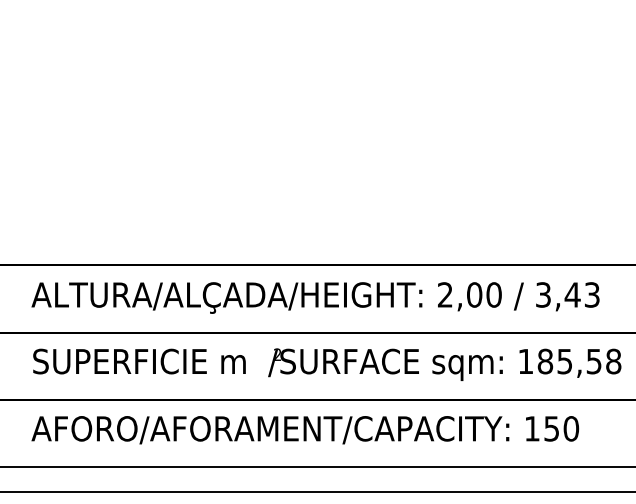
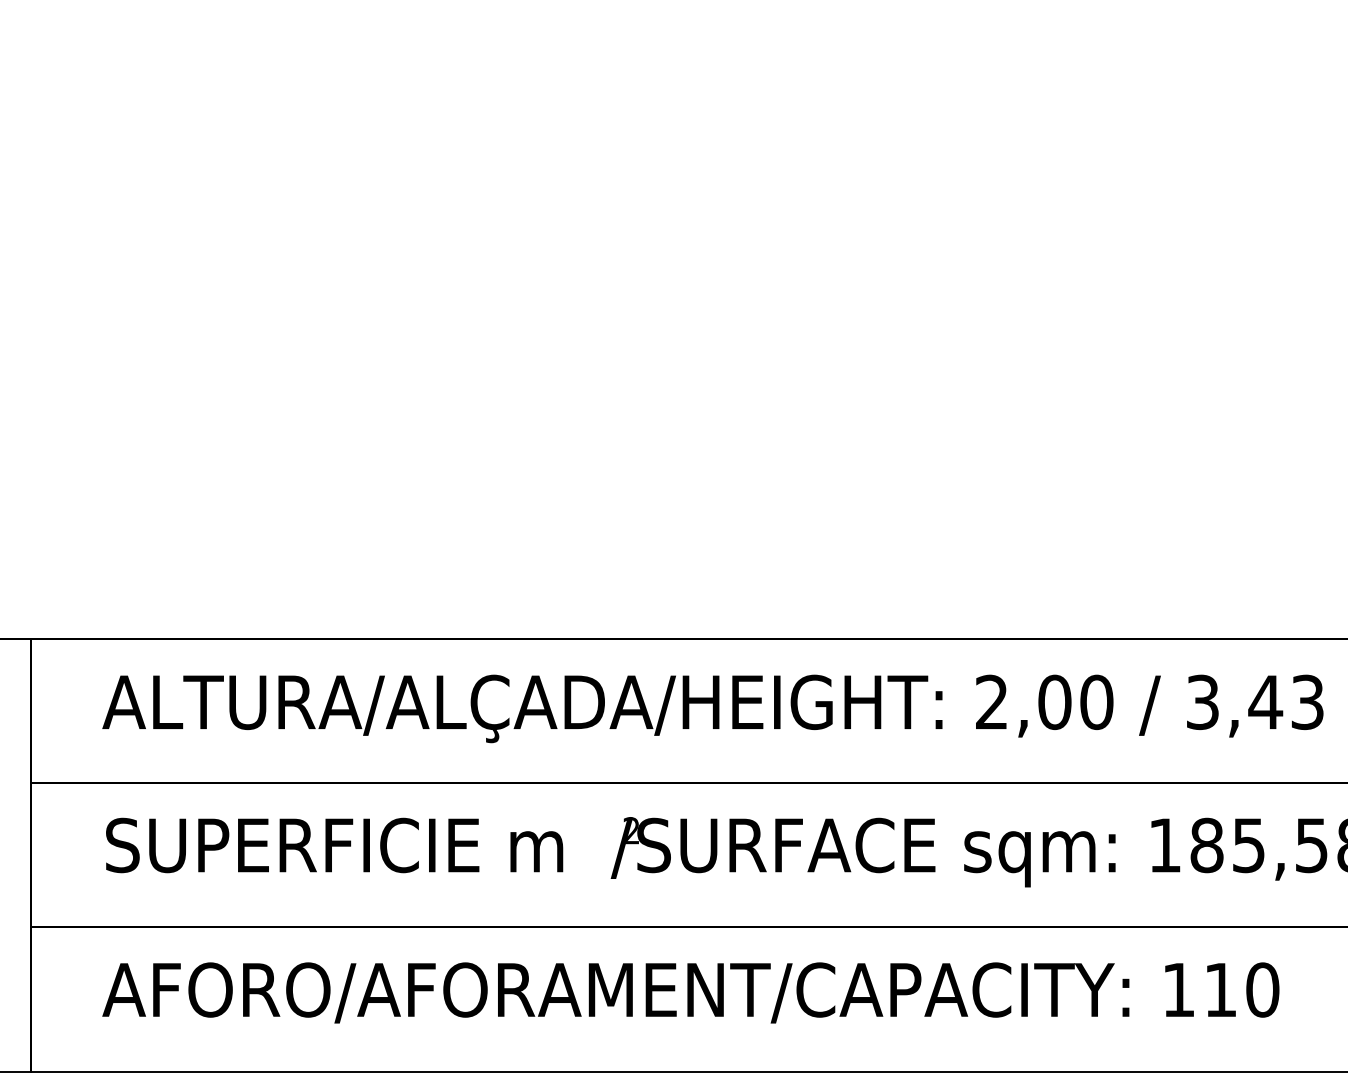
text: (551, 428) -> (1220, 989), 150 -> 110

